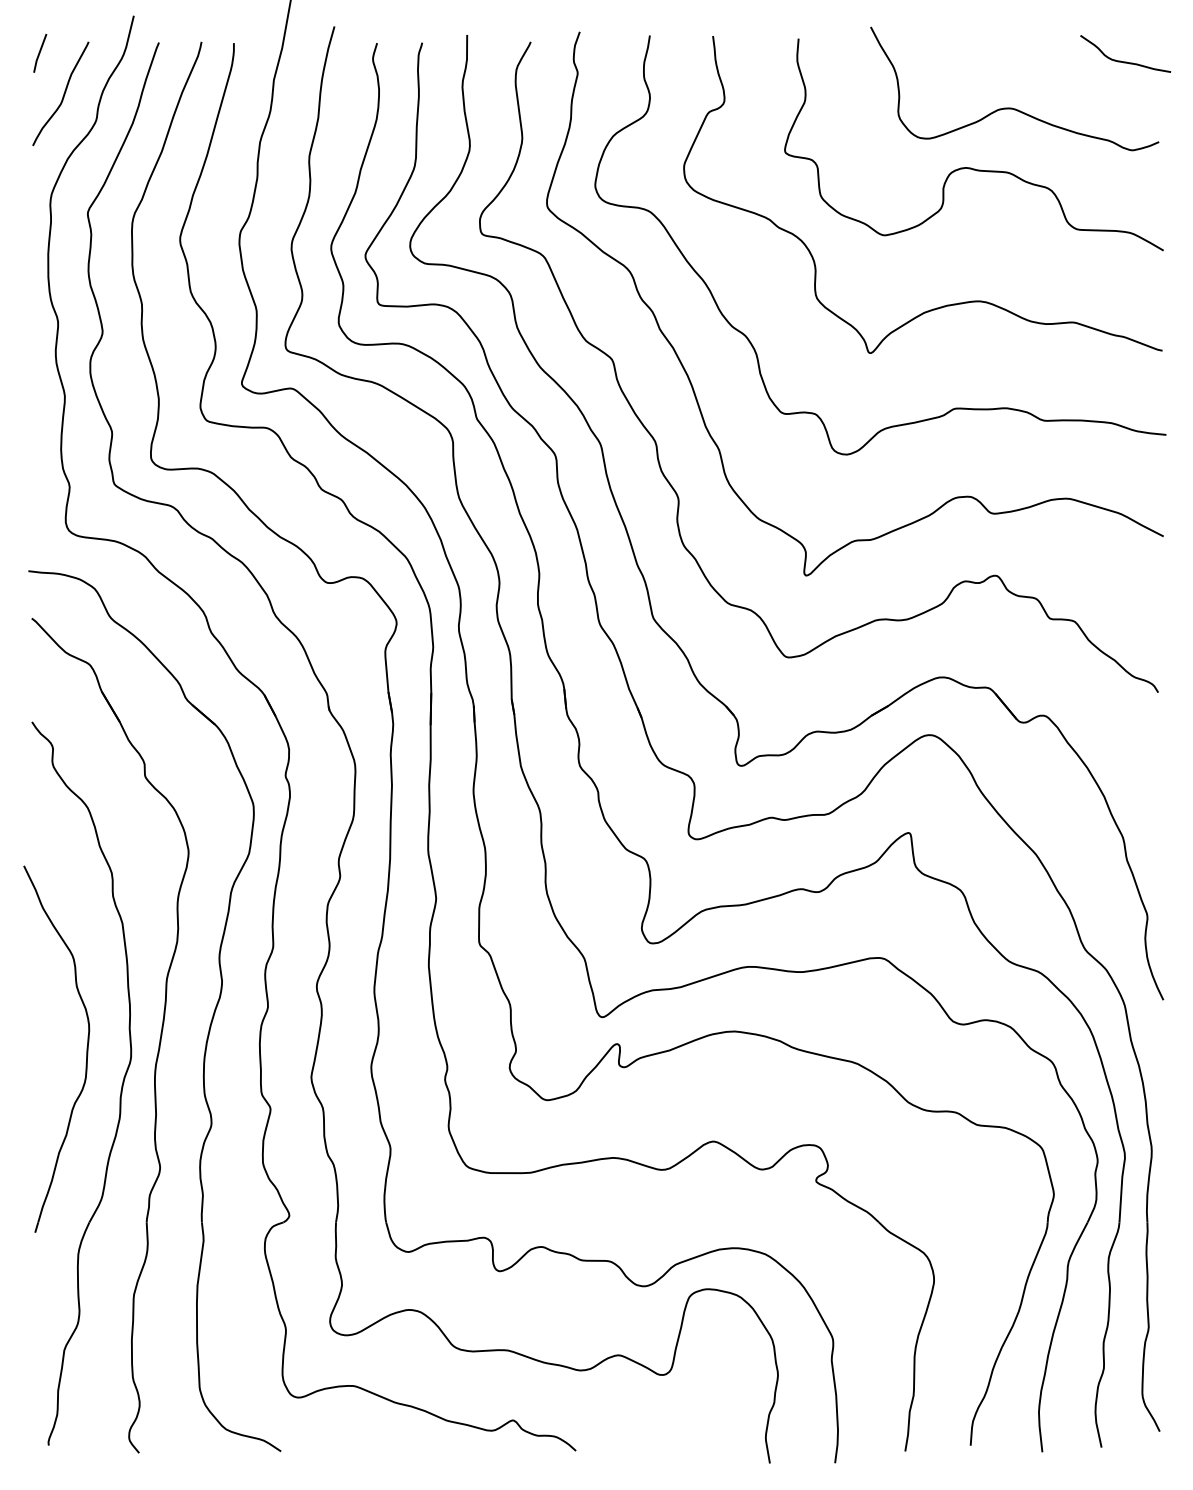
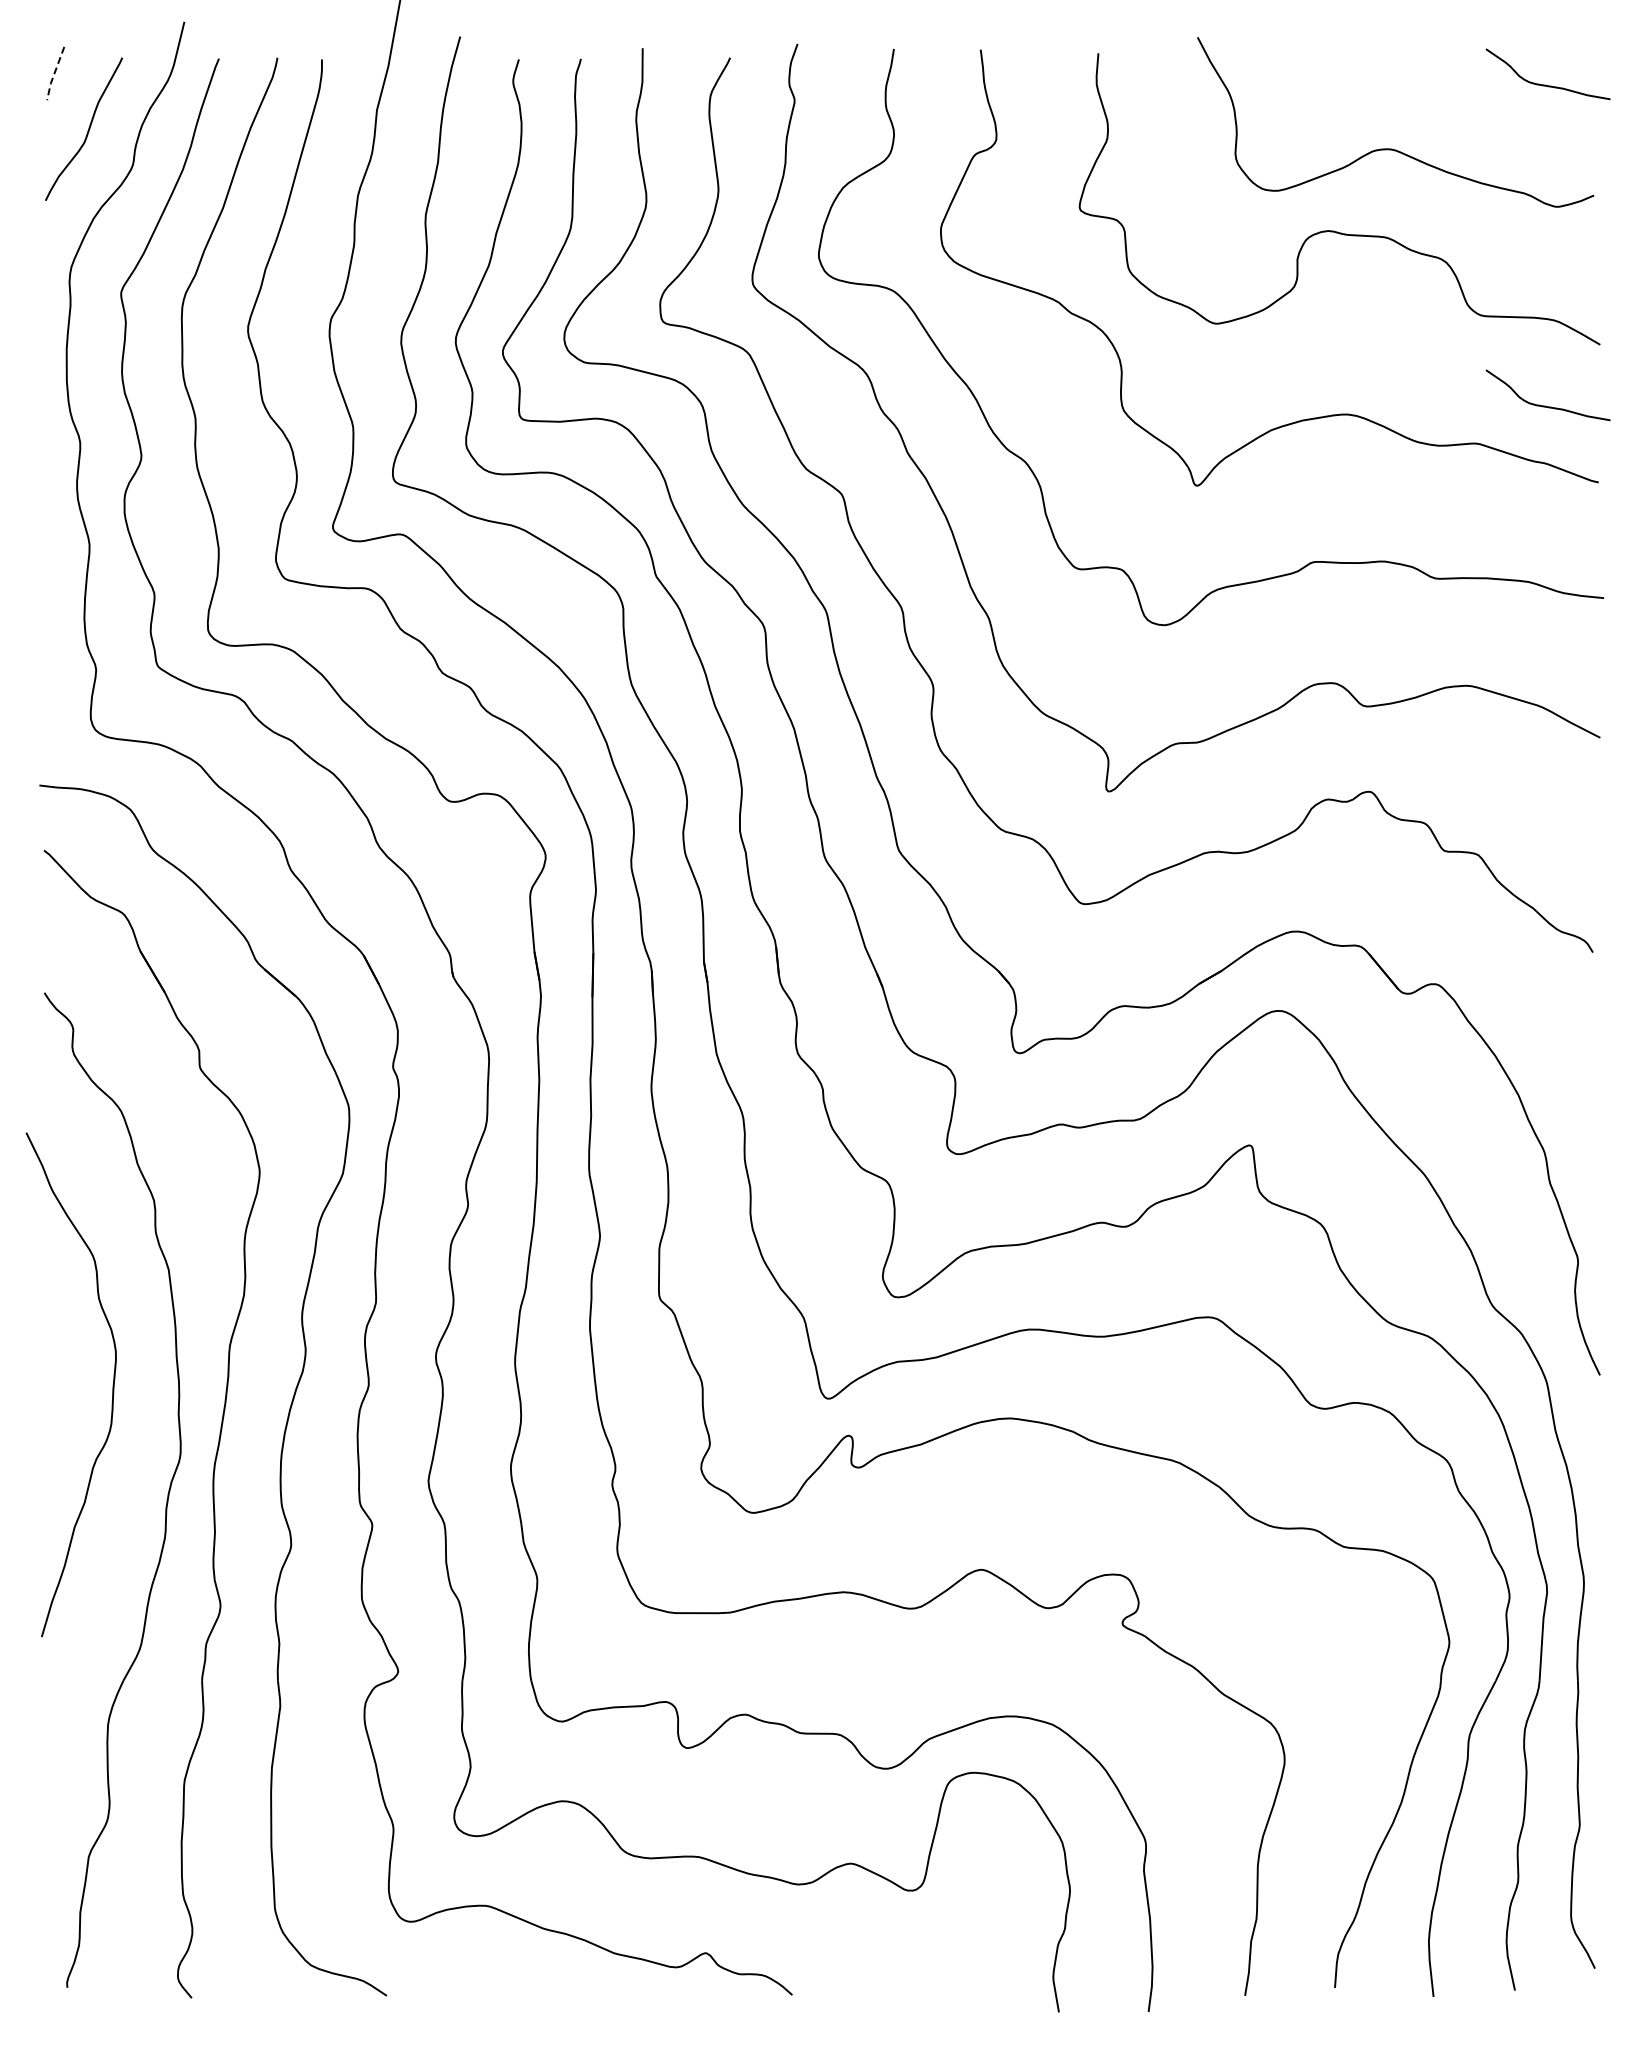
line: (39, 53) -> (54, 73), solid -> dashed
curve: (1123, 294) -> (1545, 405), added
part: (86, 1049) -> (112, 1384), moved

